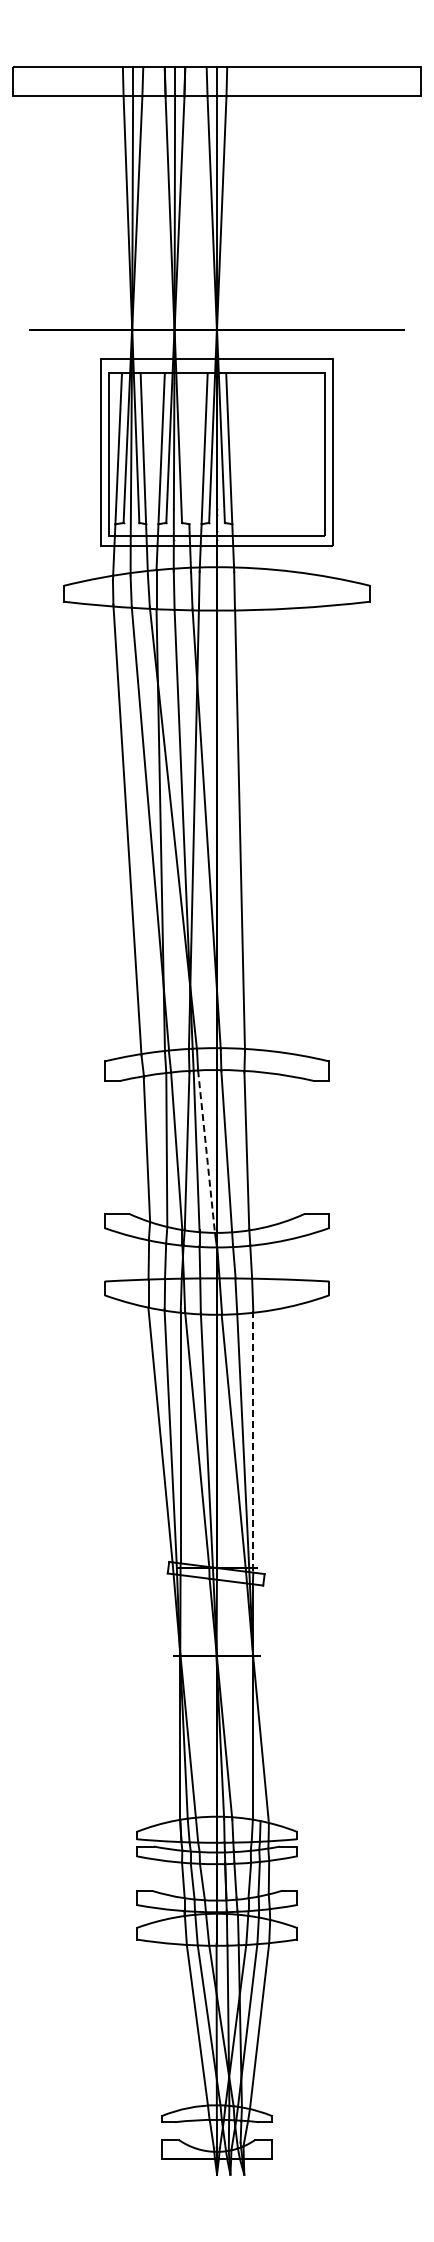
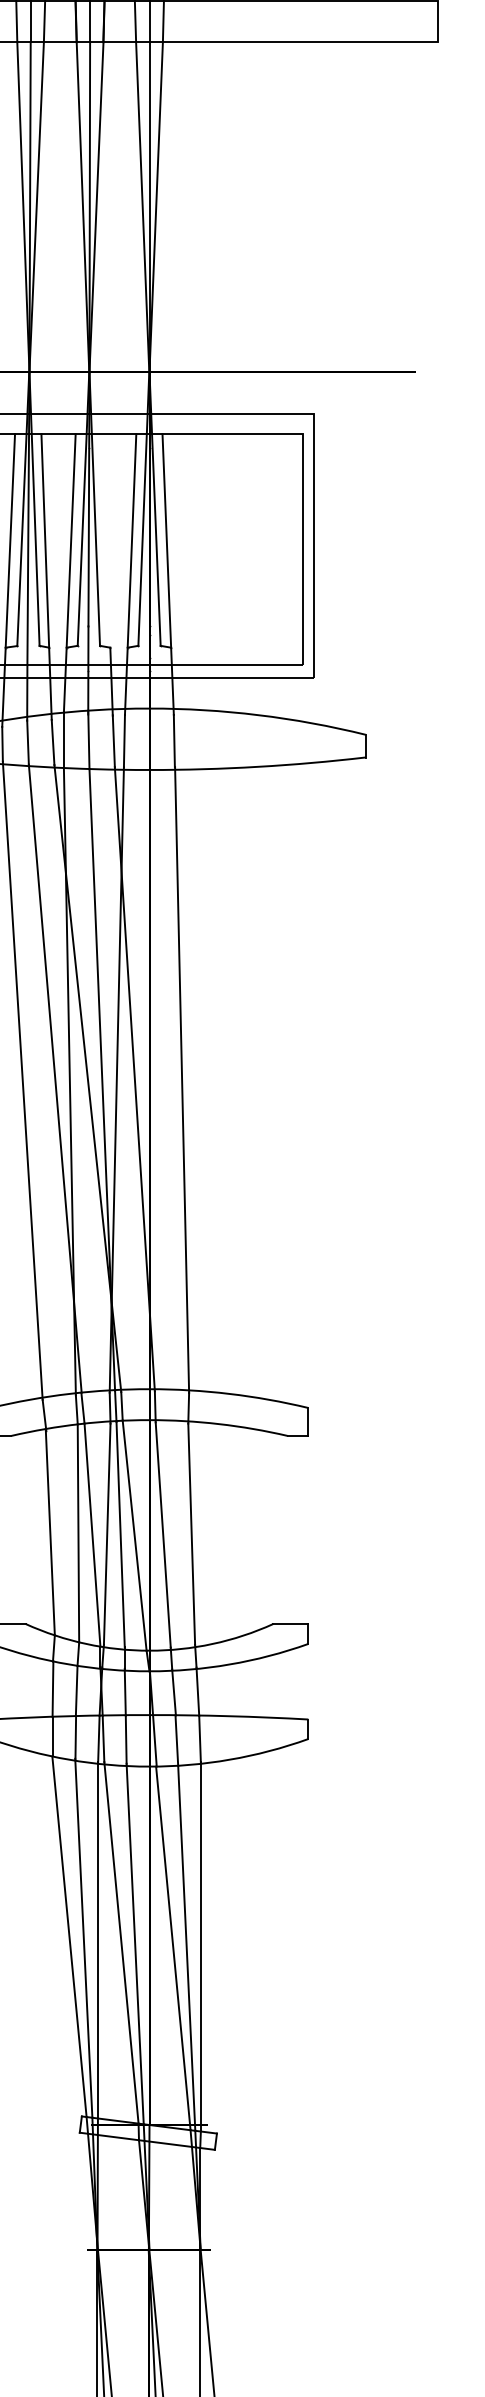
line: (206, 1151) -> (134, 1535), dashed -> solid
line: (253, 1442) -> (201, 1947), dashed -> solid

